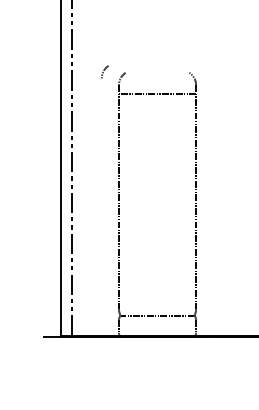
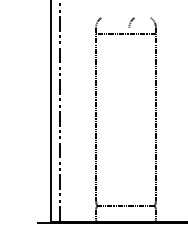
arc: (104, 70) -> (131, 21), moved

